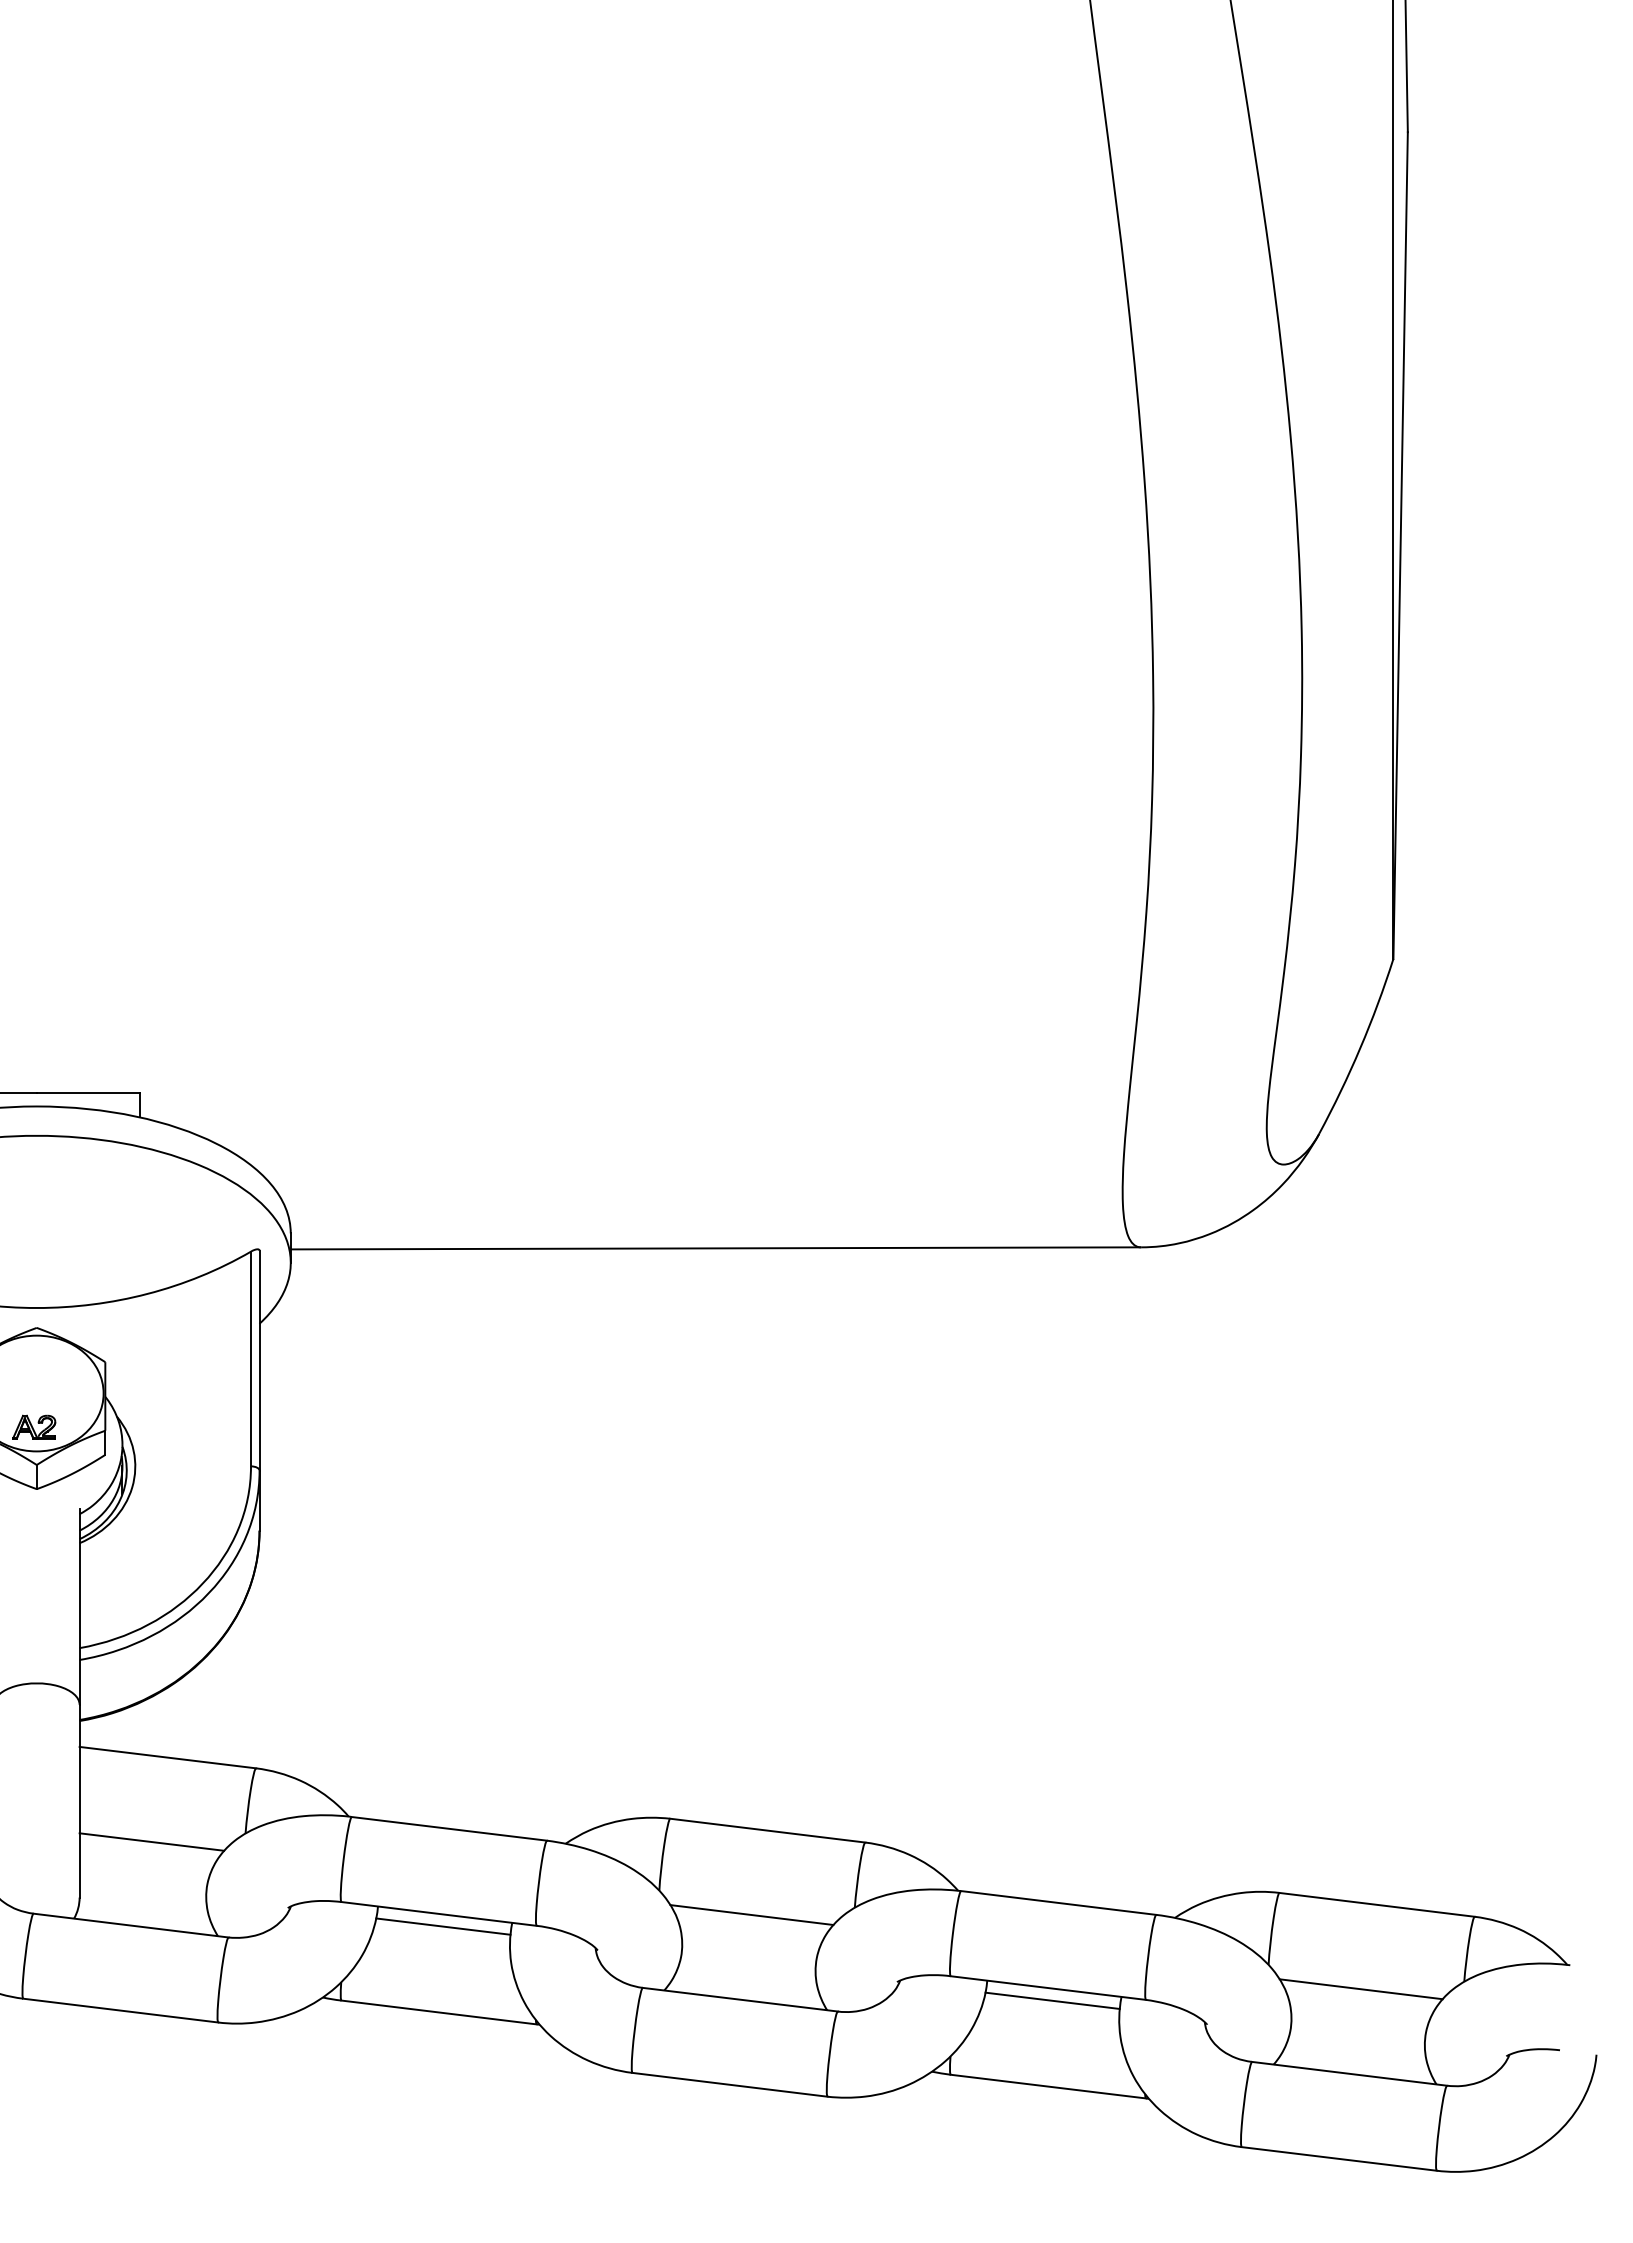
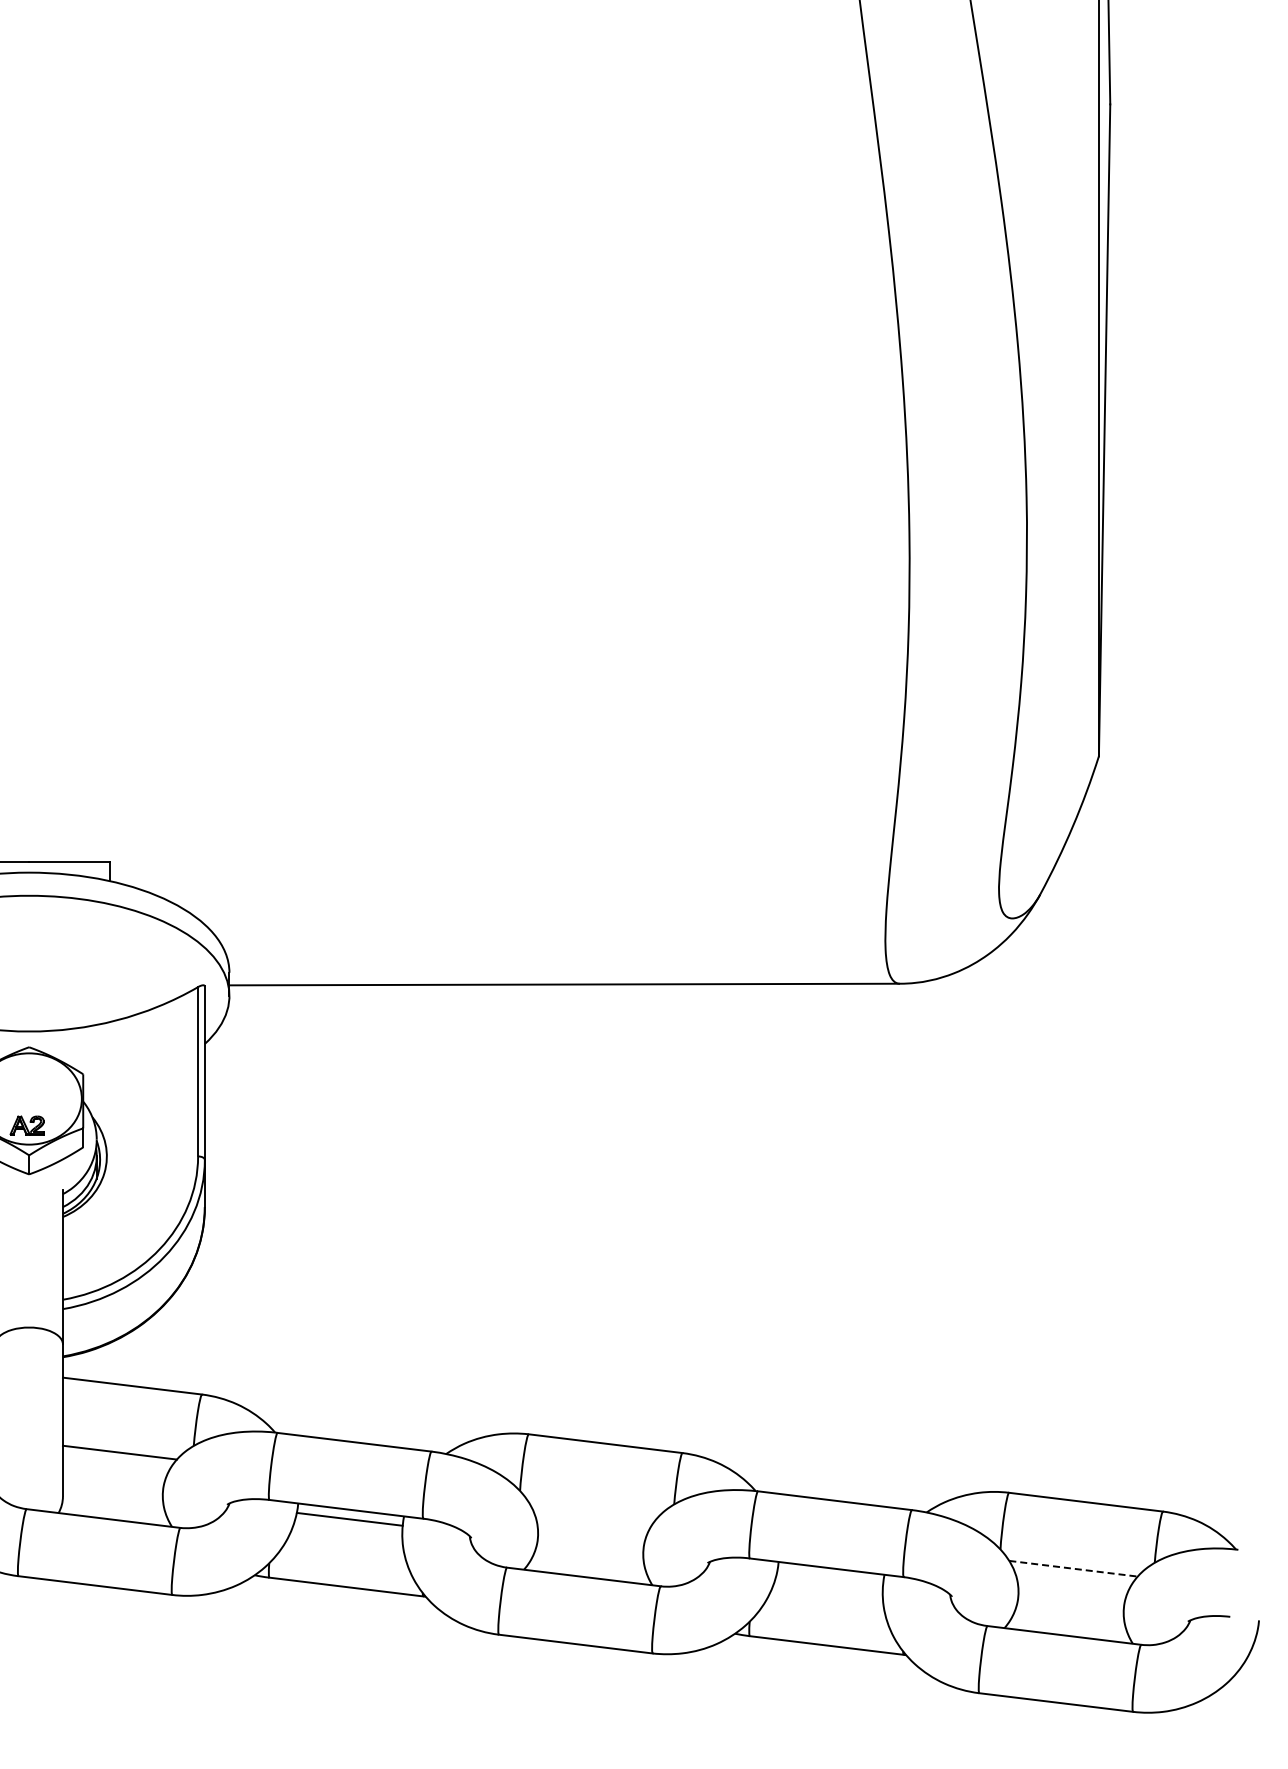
line: (751, 1915) -> (592, 1510), removed
line: (1361, 1988) -> (1073, 1568), solid -> dashed
line: (1053, 2000) -> (830, 1577), removed

